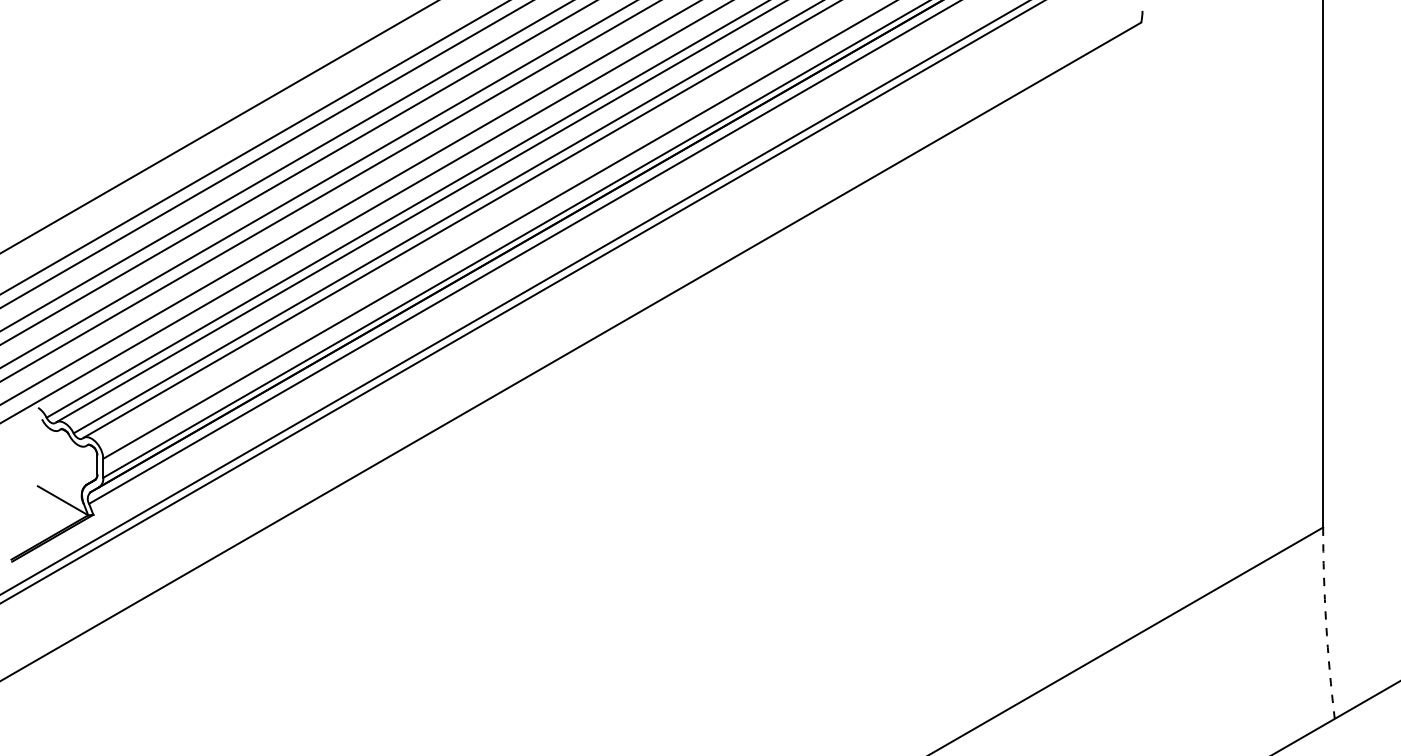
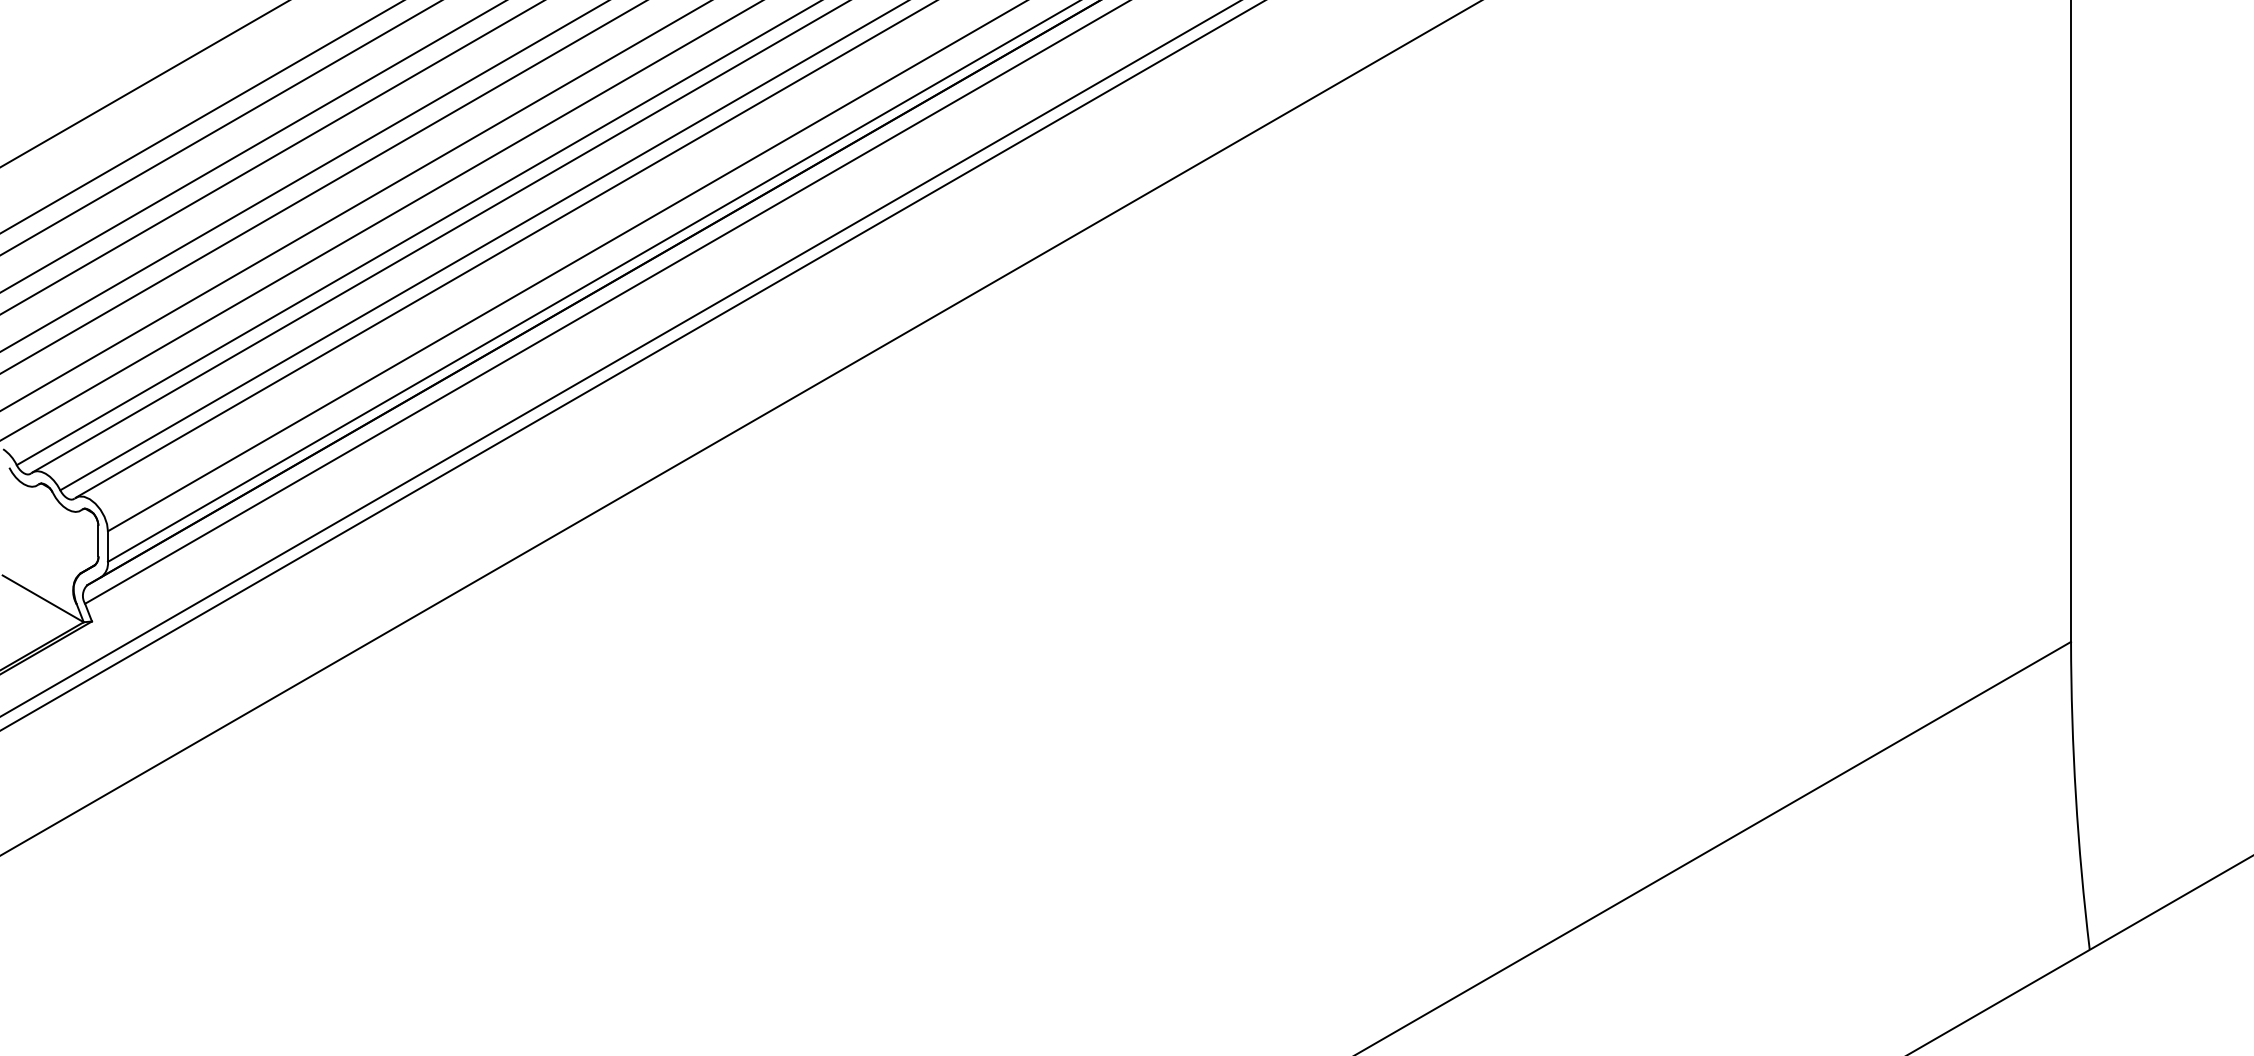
arc: (1326, 623) -> (2076, 796), dashed -> solid

